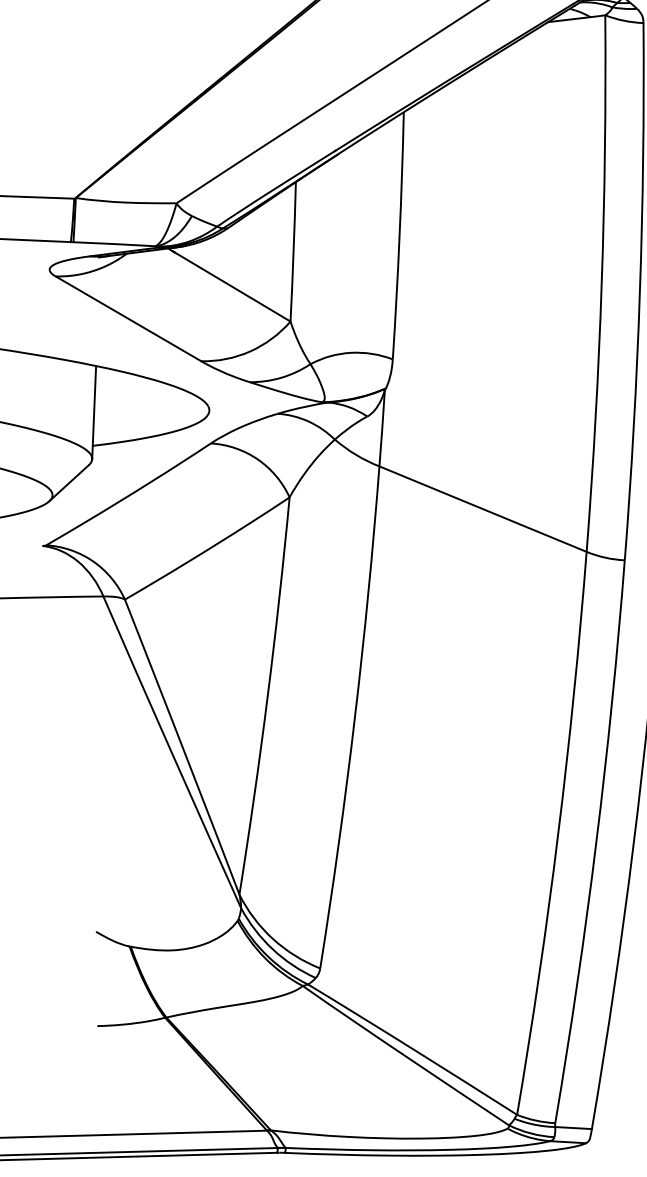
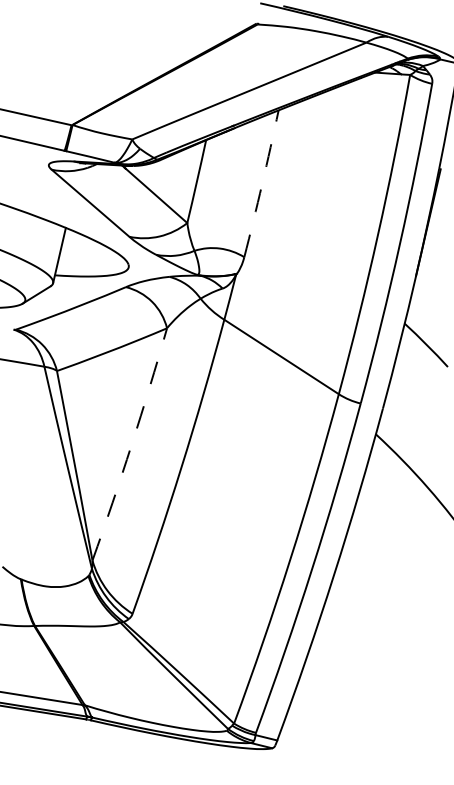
arc: (400, 236) -> (262, 184), solid -> dashed
arc: (267, 697) -> (131, 445), solid -> dashed

